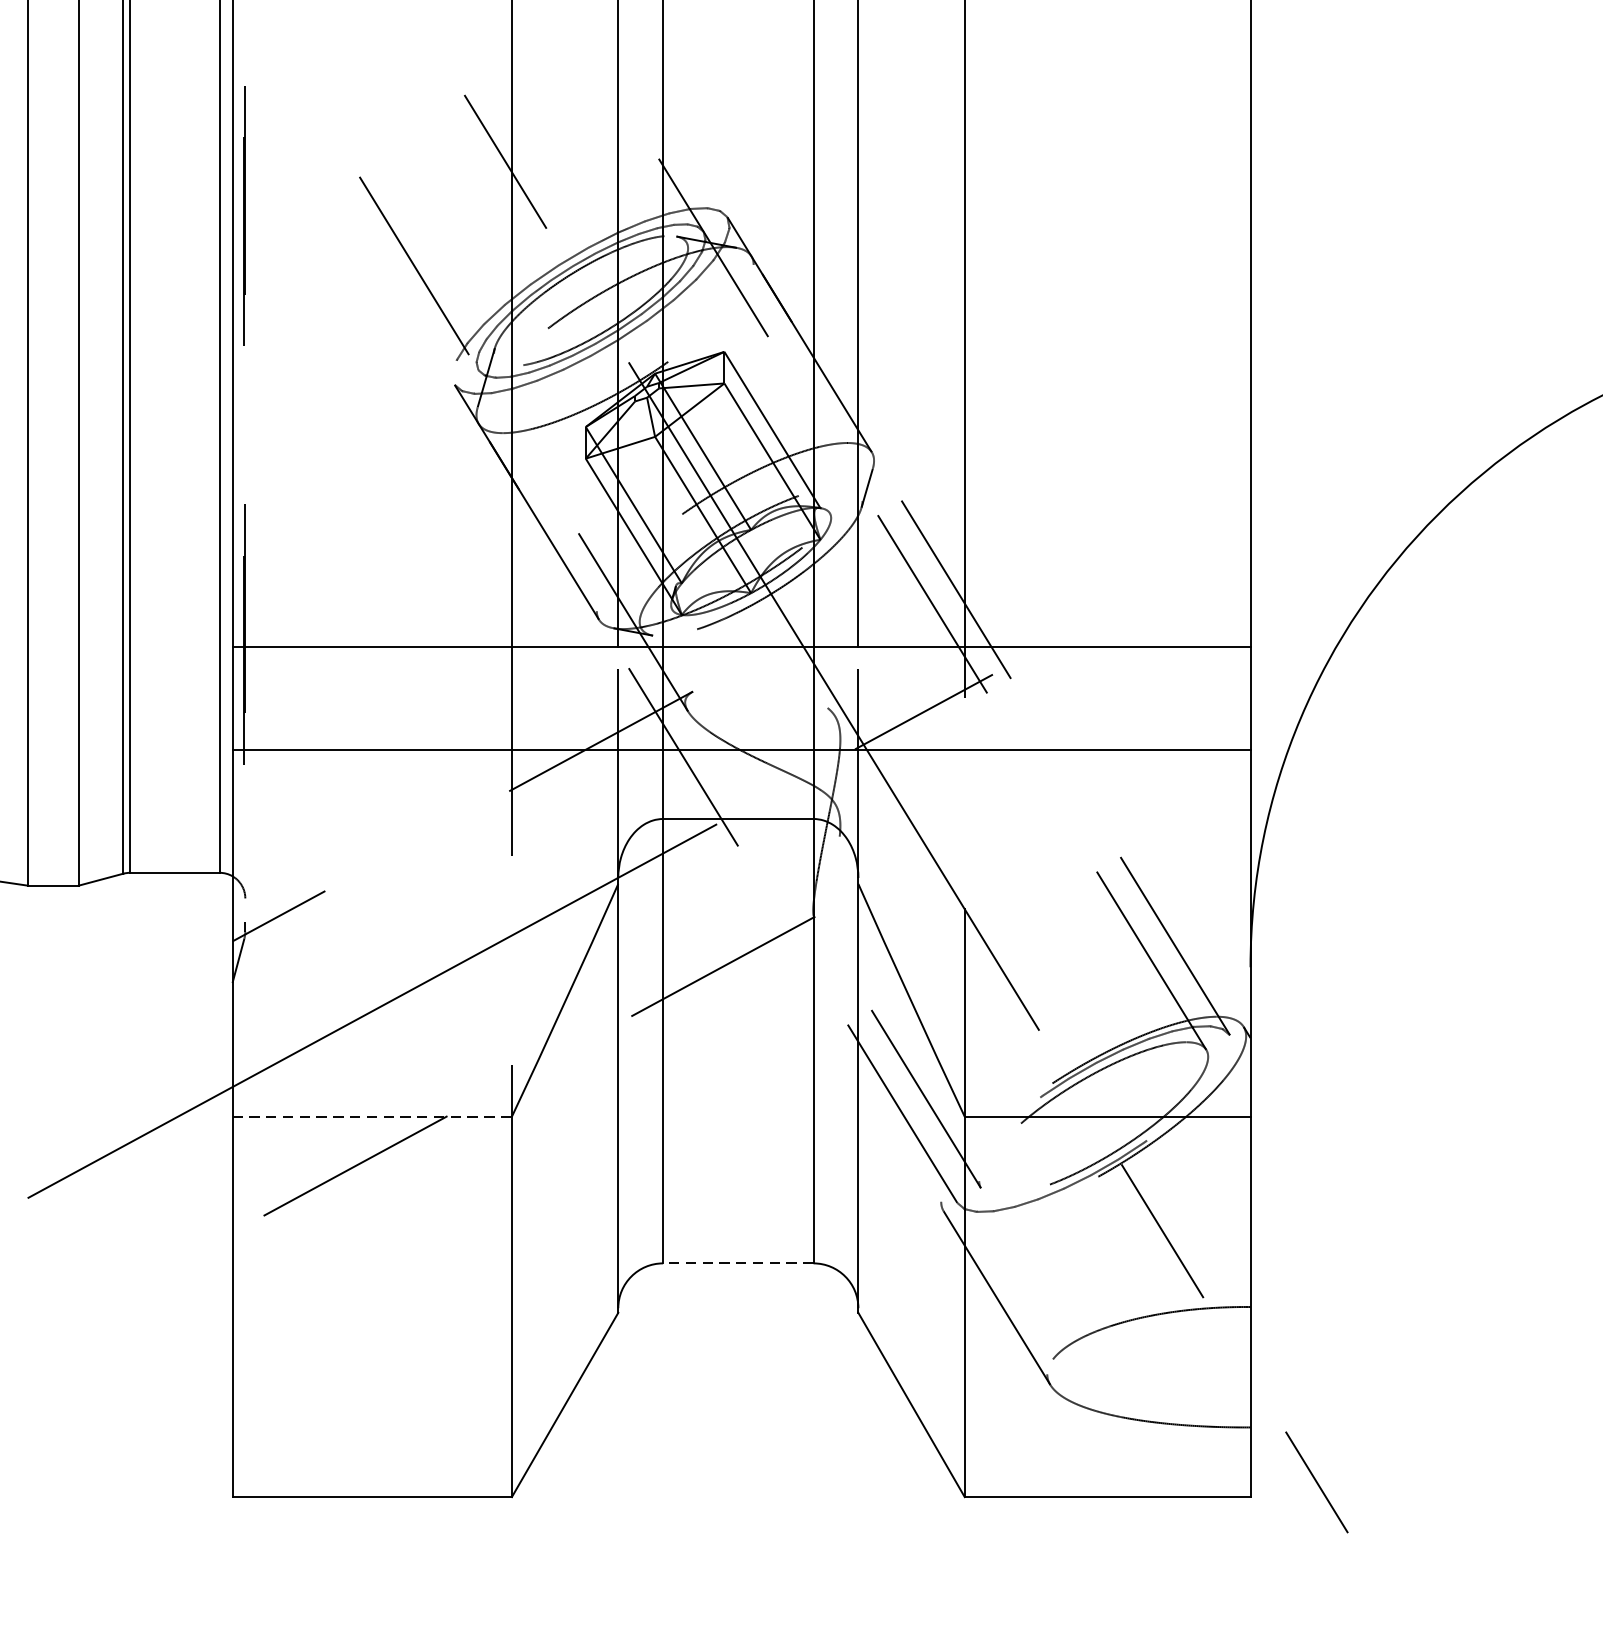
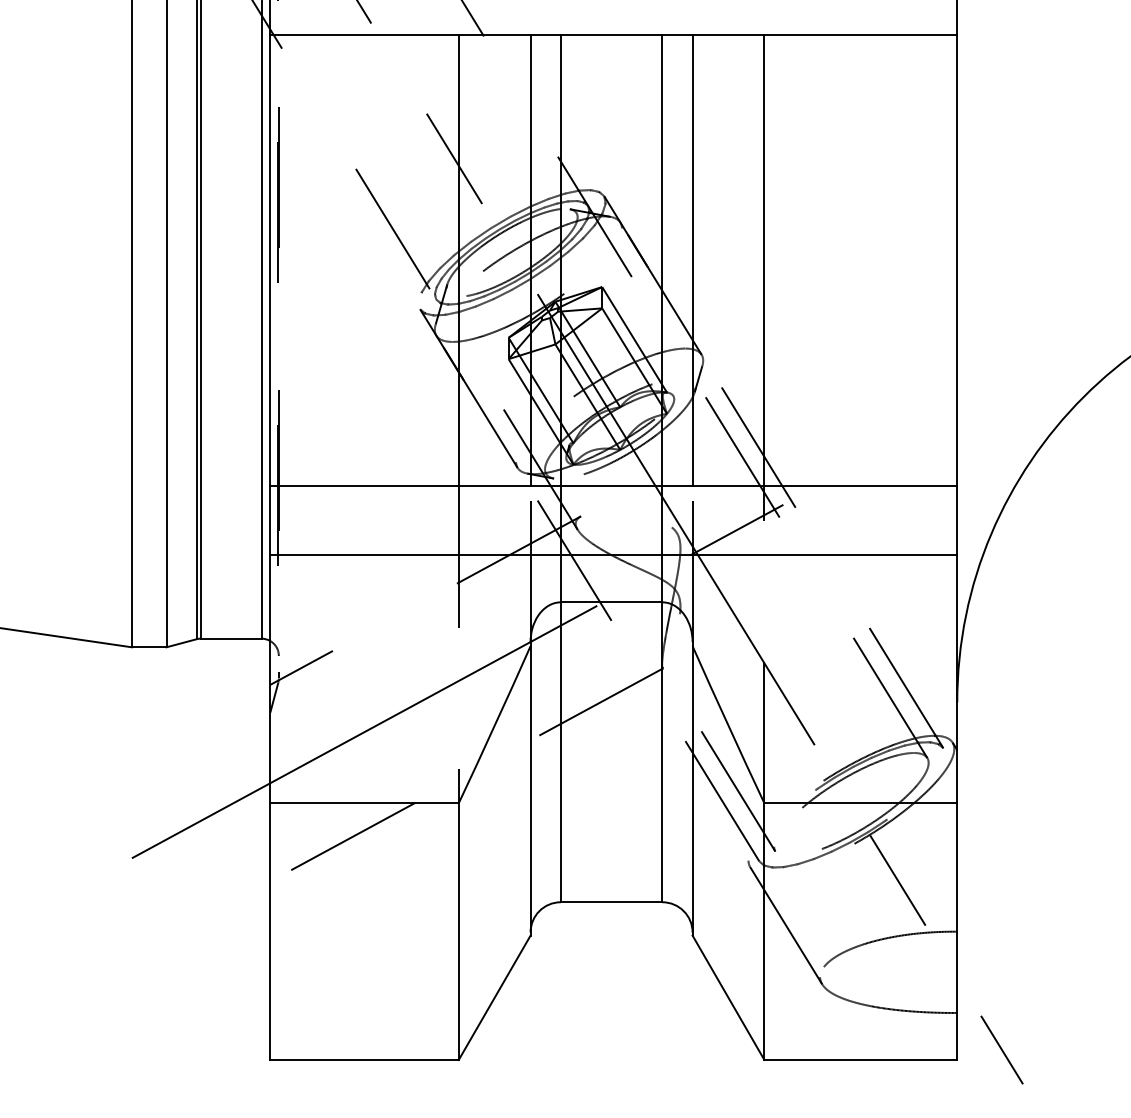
line: (373, 1117) -> (365, 803), dashed -> solid
line: (738, 1263) -> (611, 902), dashed -> solid

